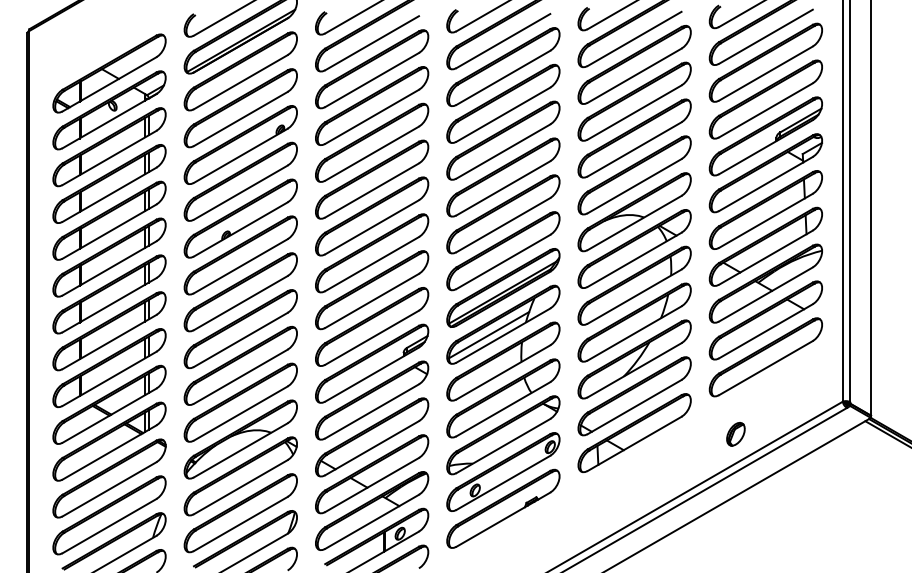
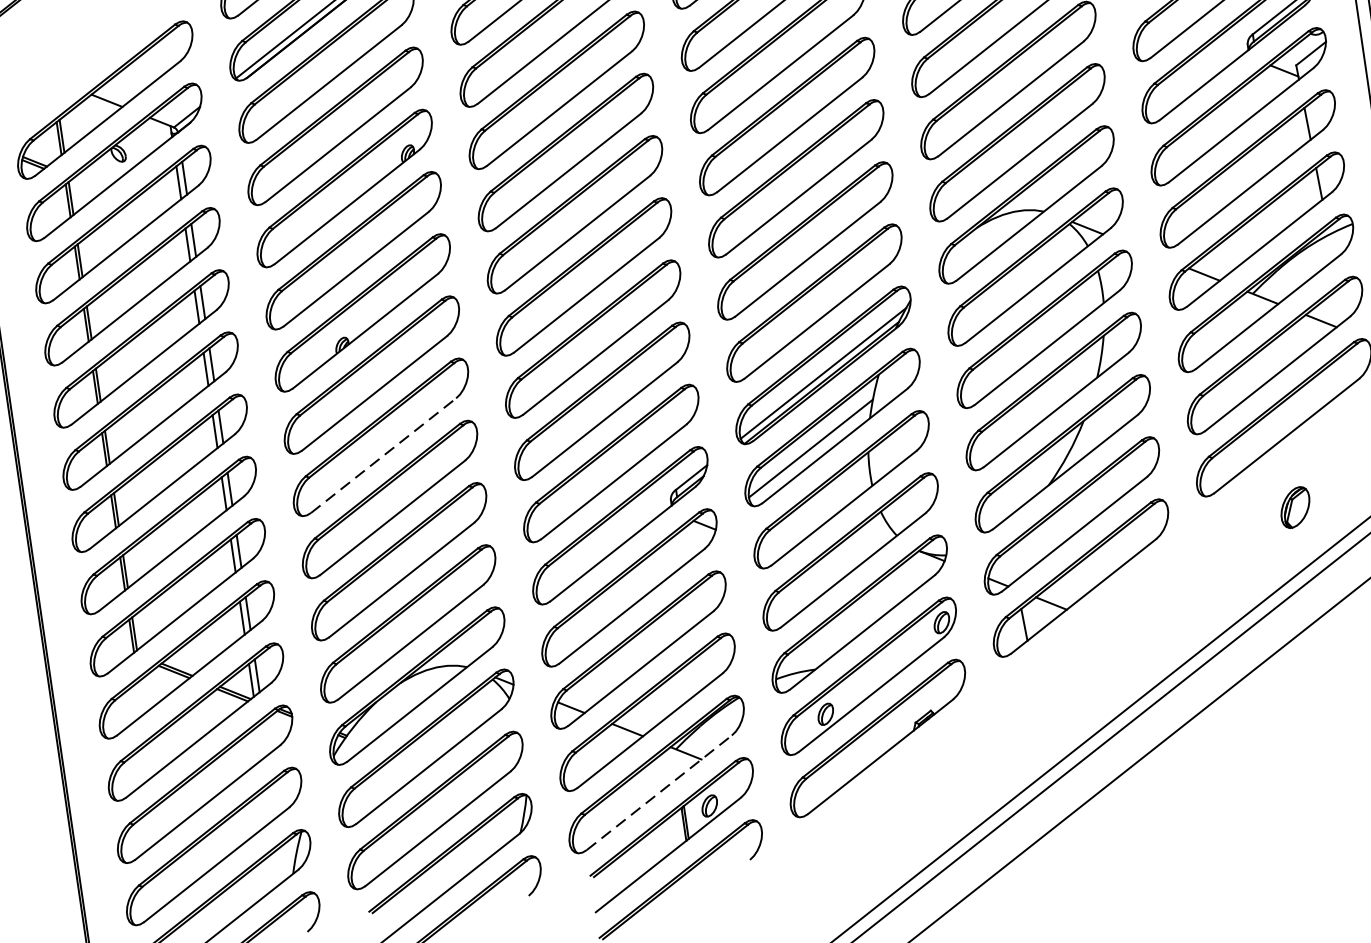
line: (241, 302) -> (384, 454), solid -> dashed
part: (735, 434) -> (1294, 507), moved
line: (372, 521) -> (659, 792), solid -> dashed

